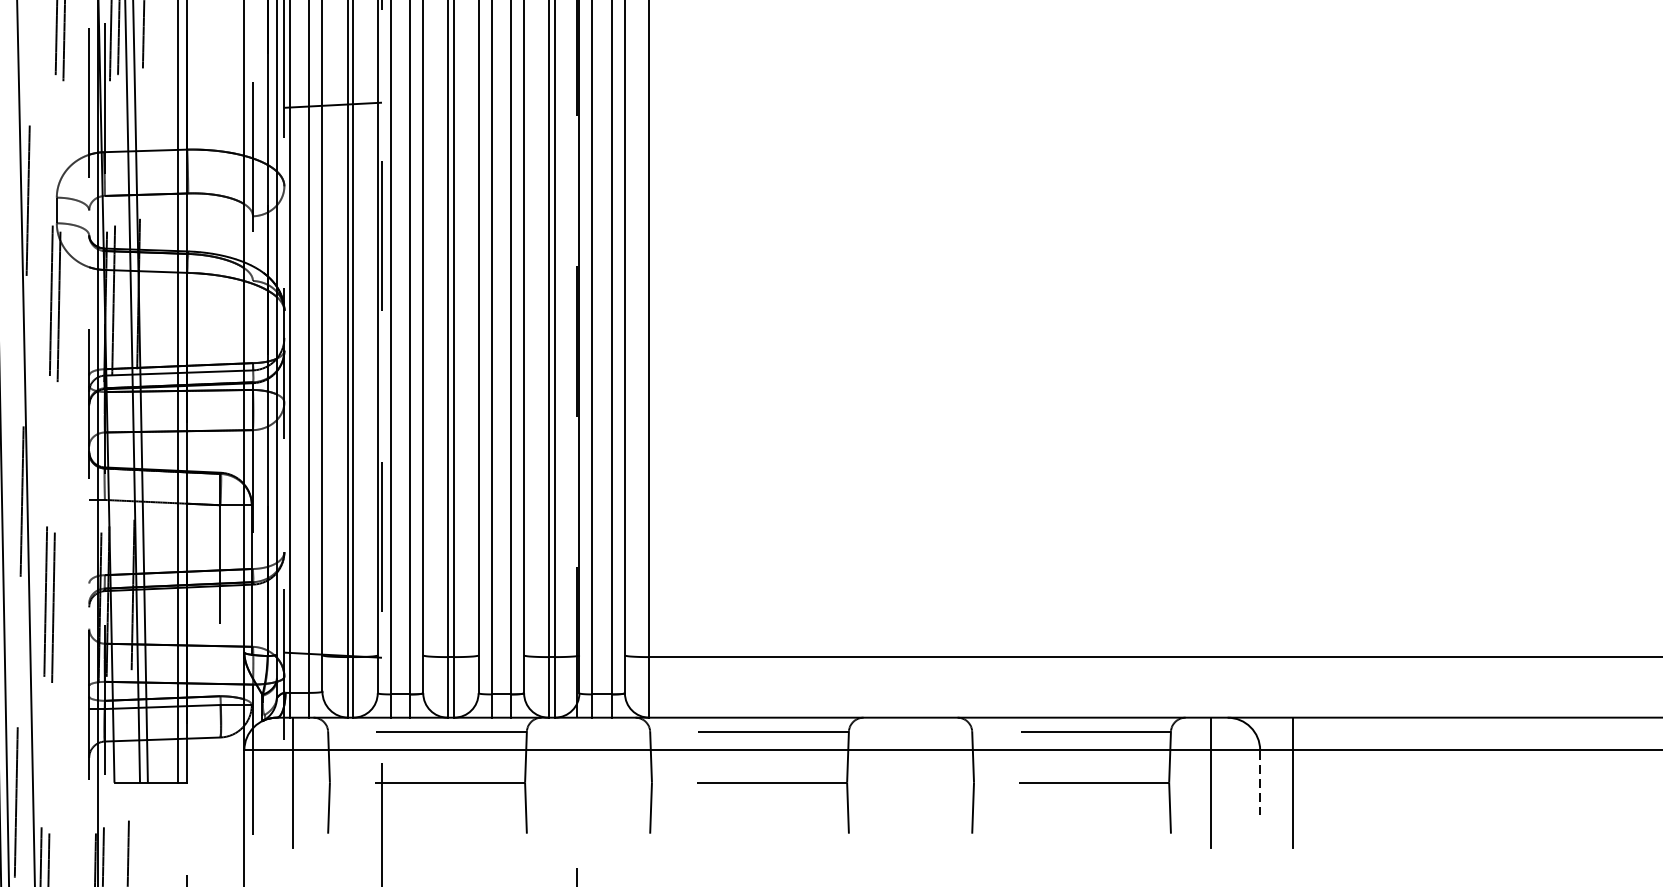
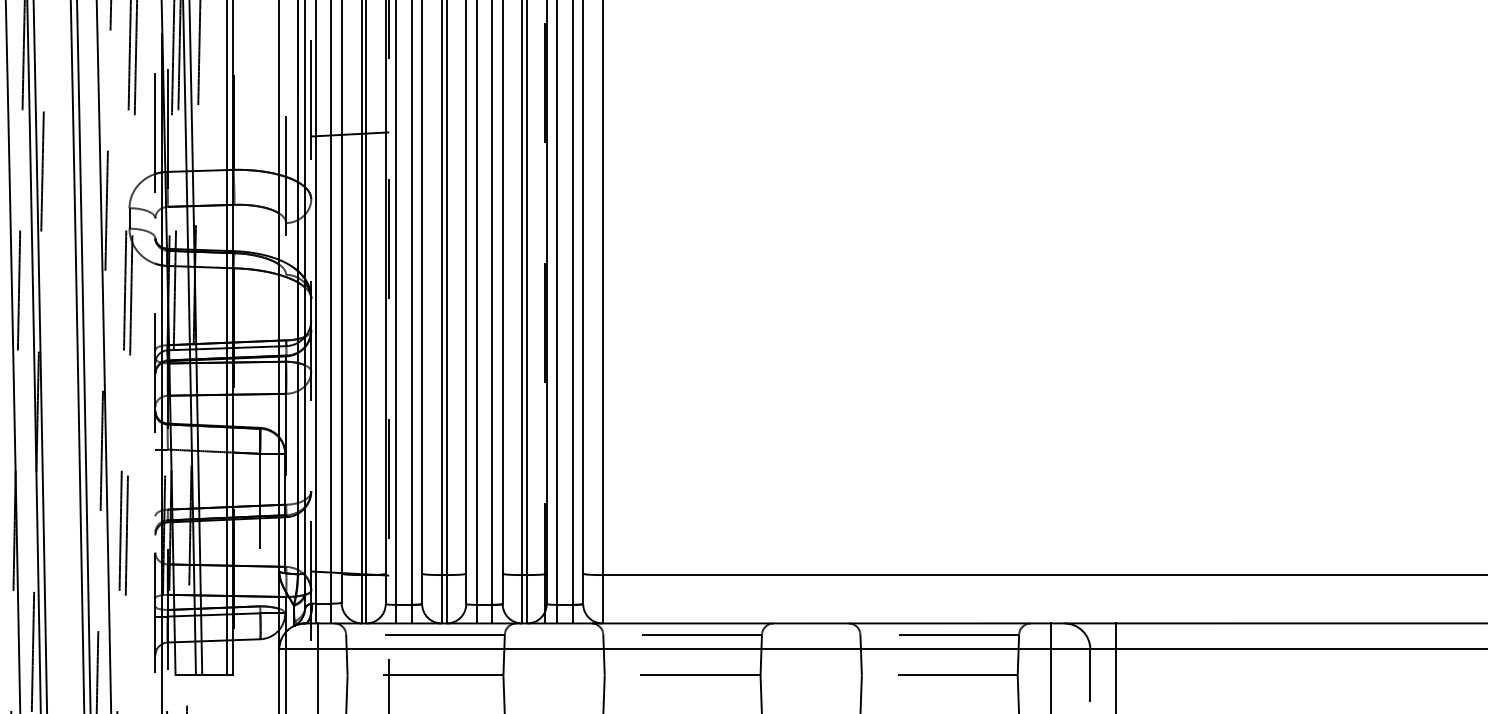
line: (1260, 782) -> (1090, 675), dashed -> solid

